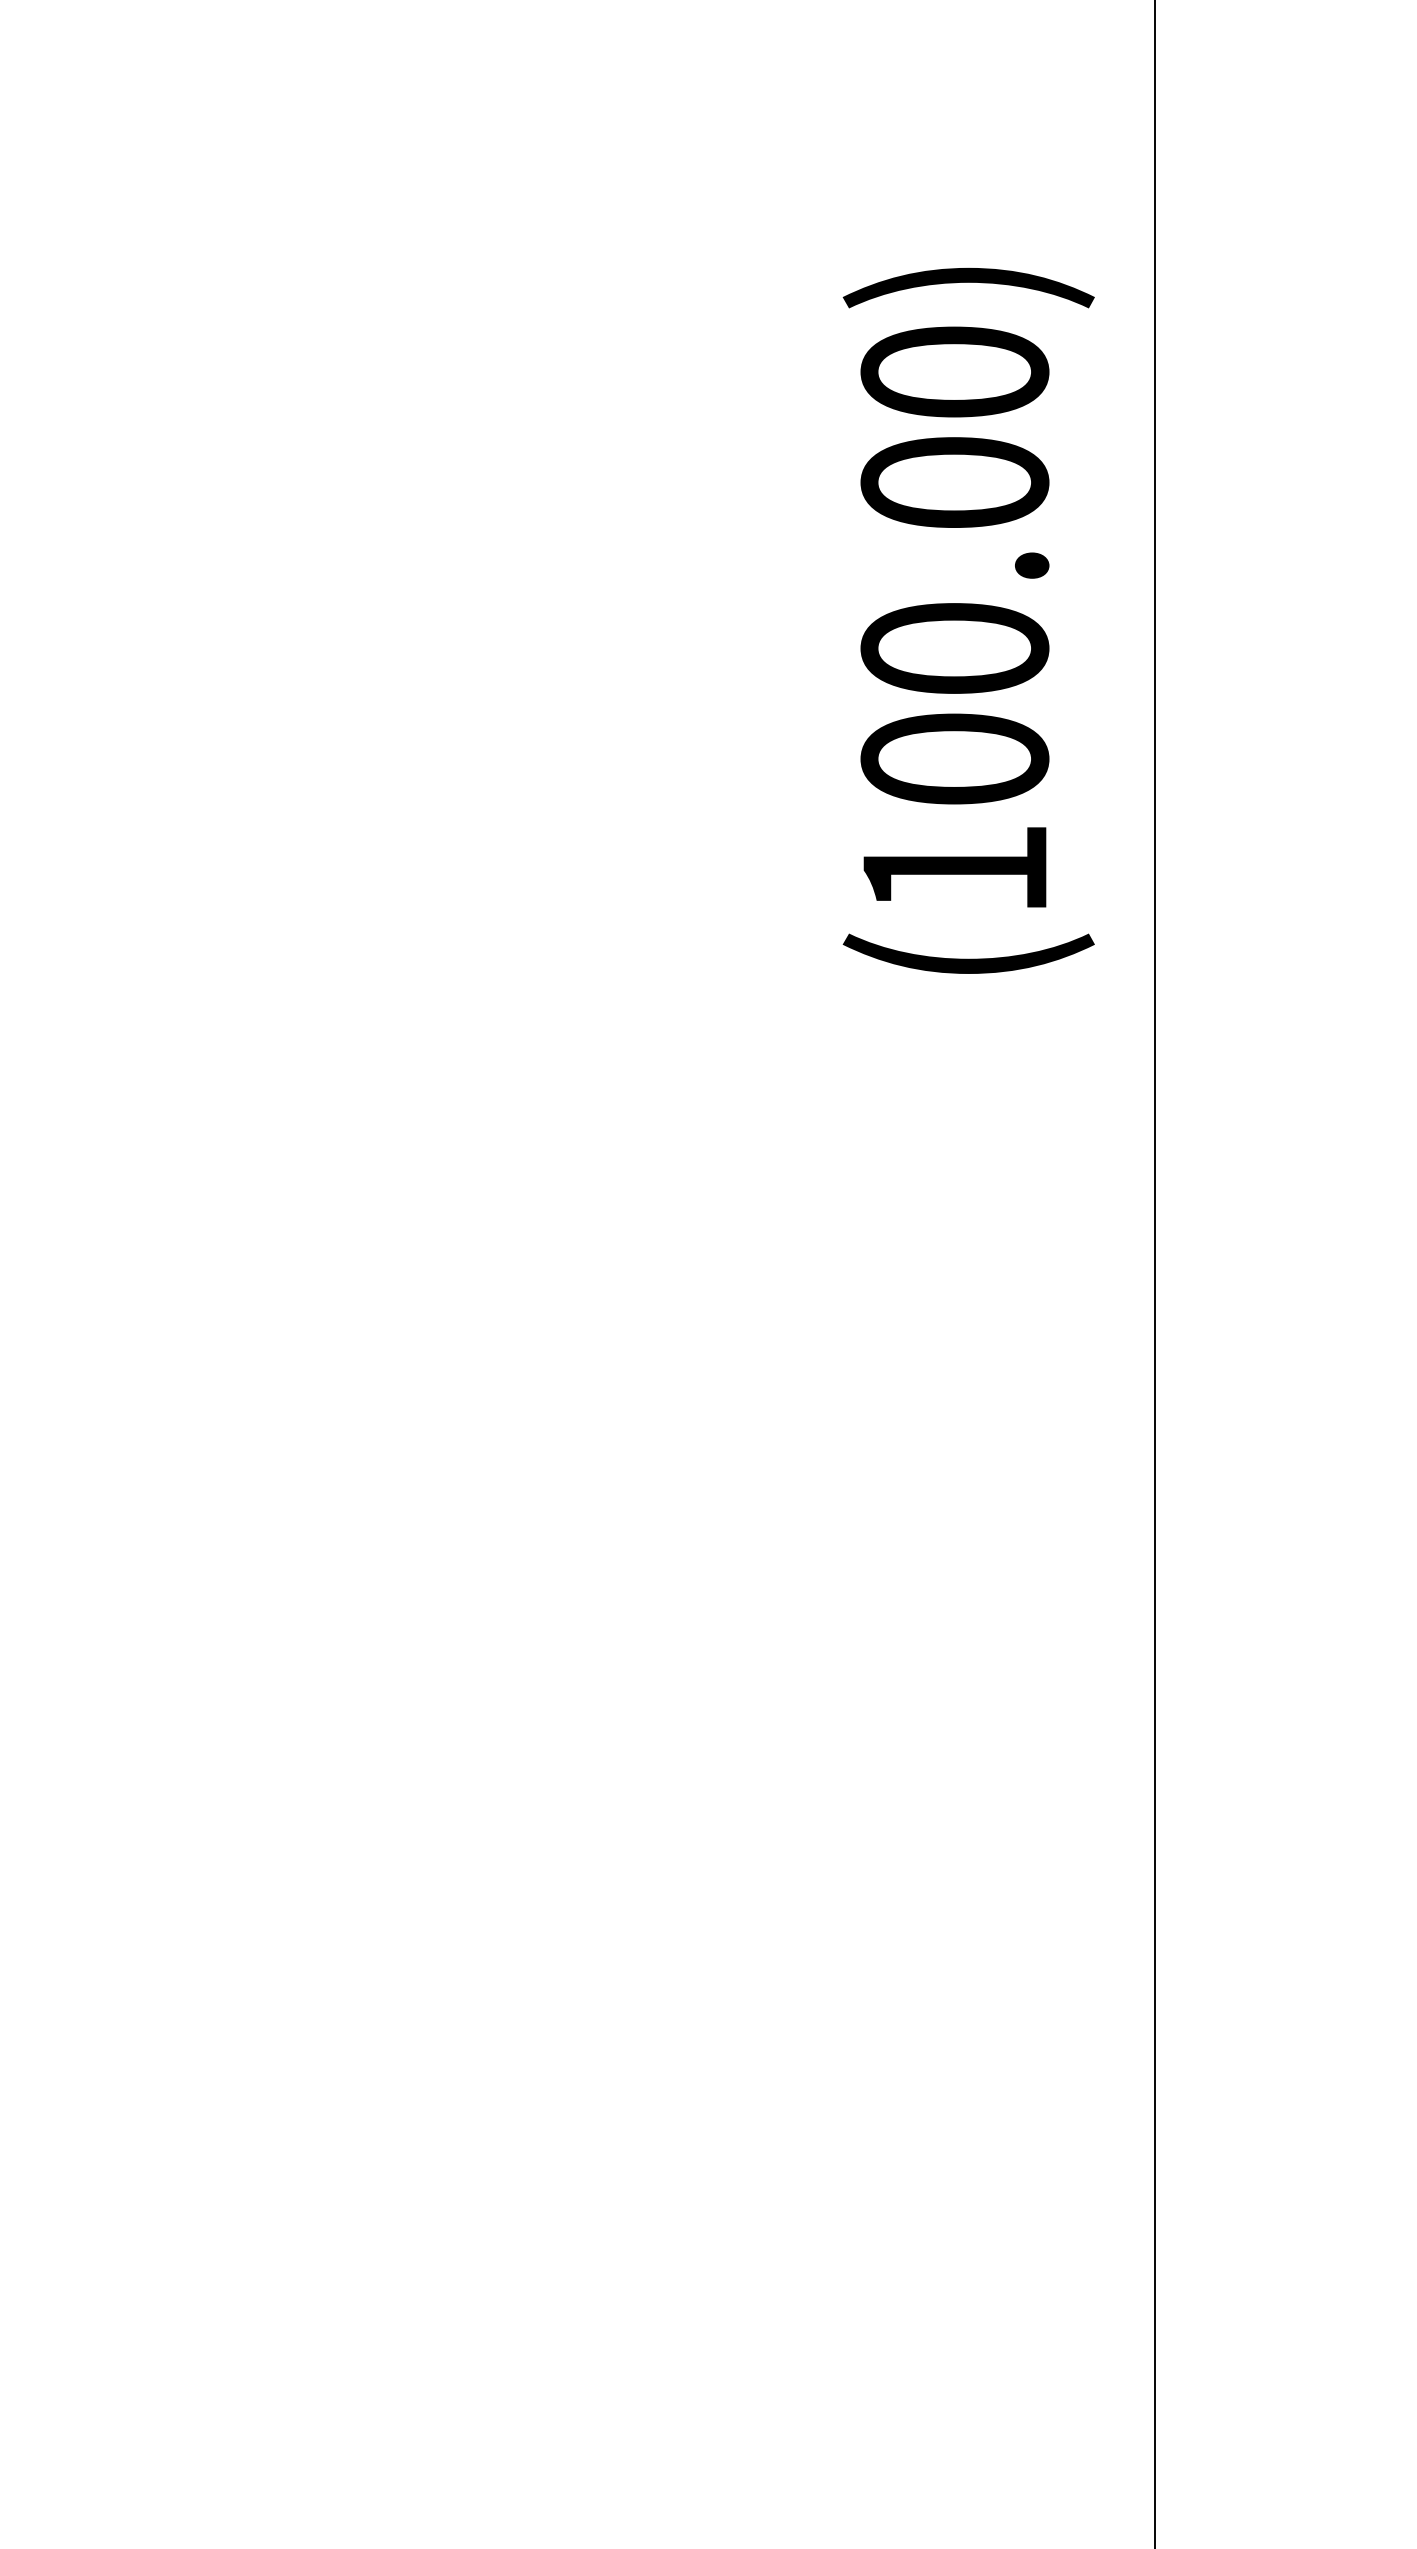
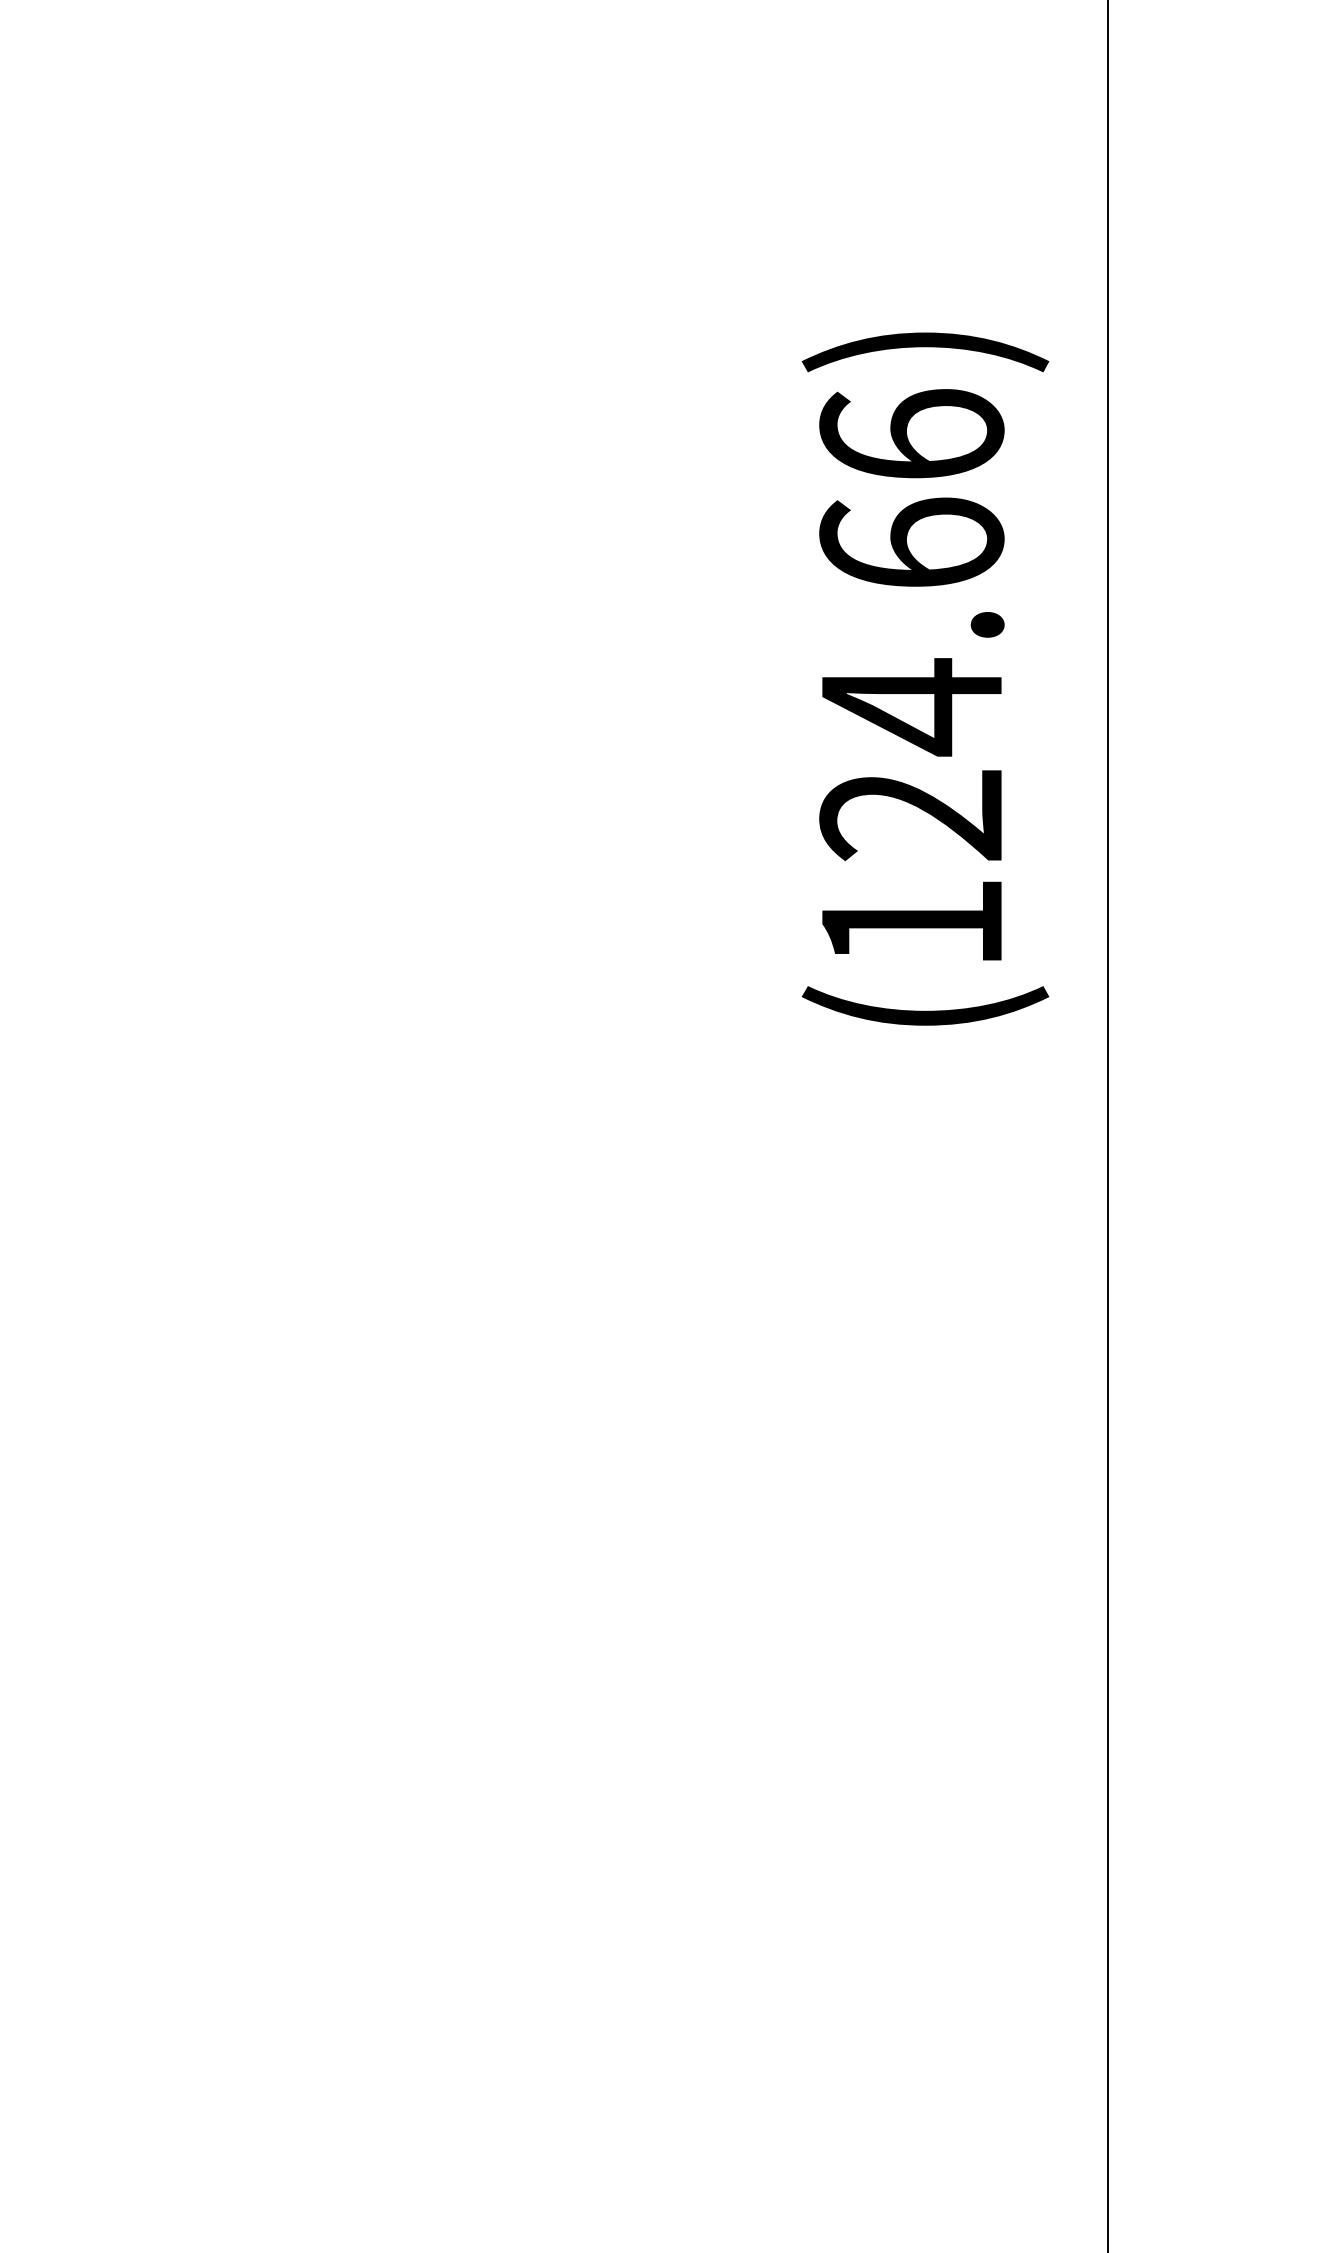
text: (954, 565) -> (911, 624), (100.00) -> (124.66)

